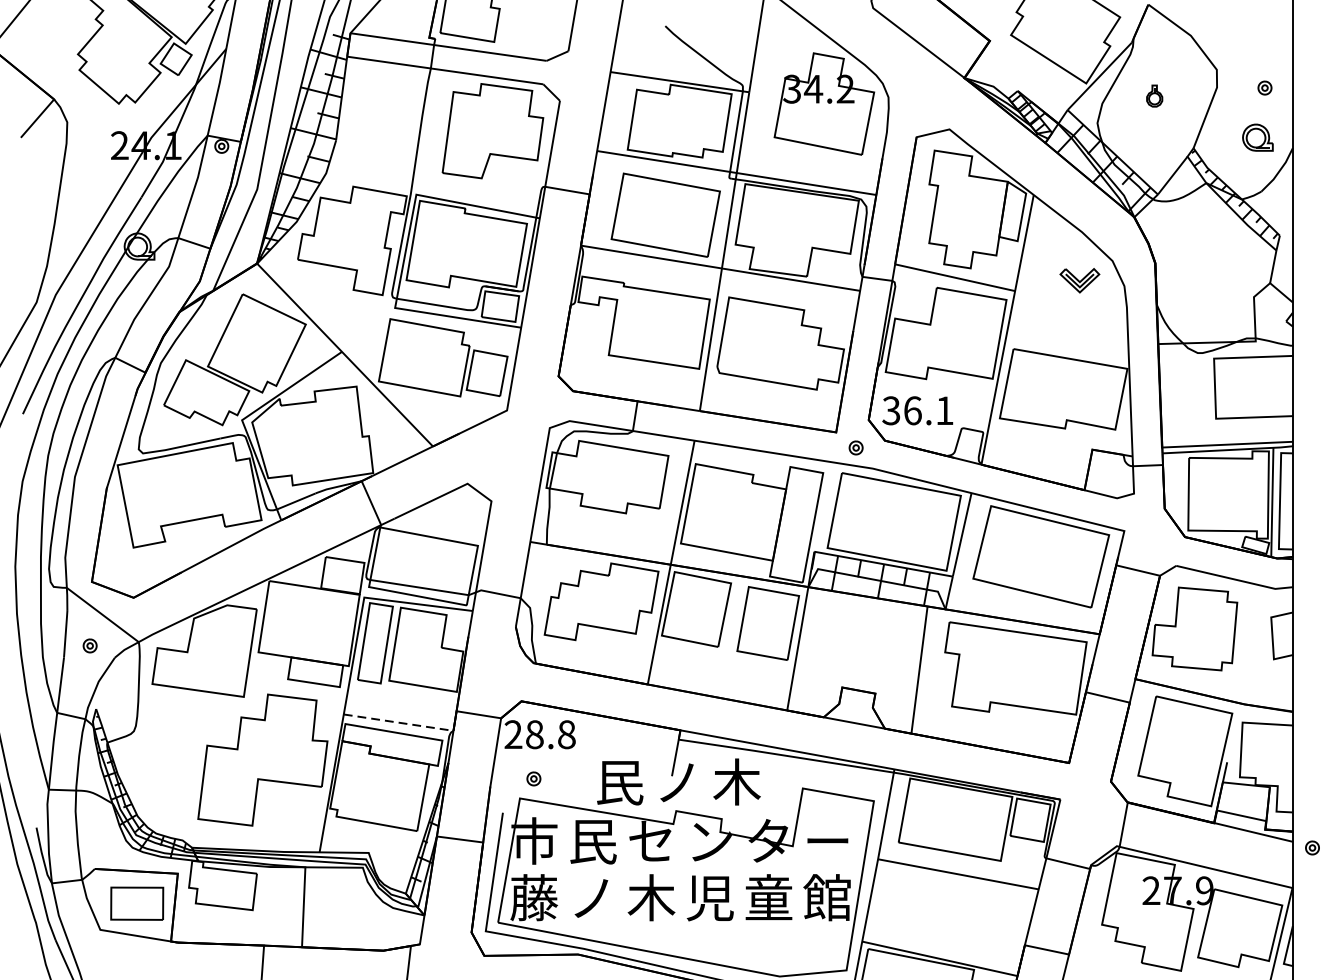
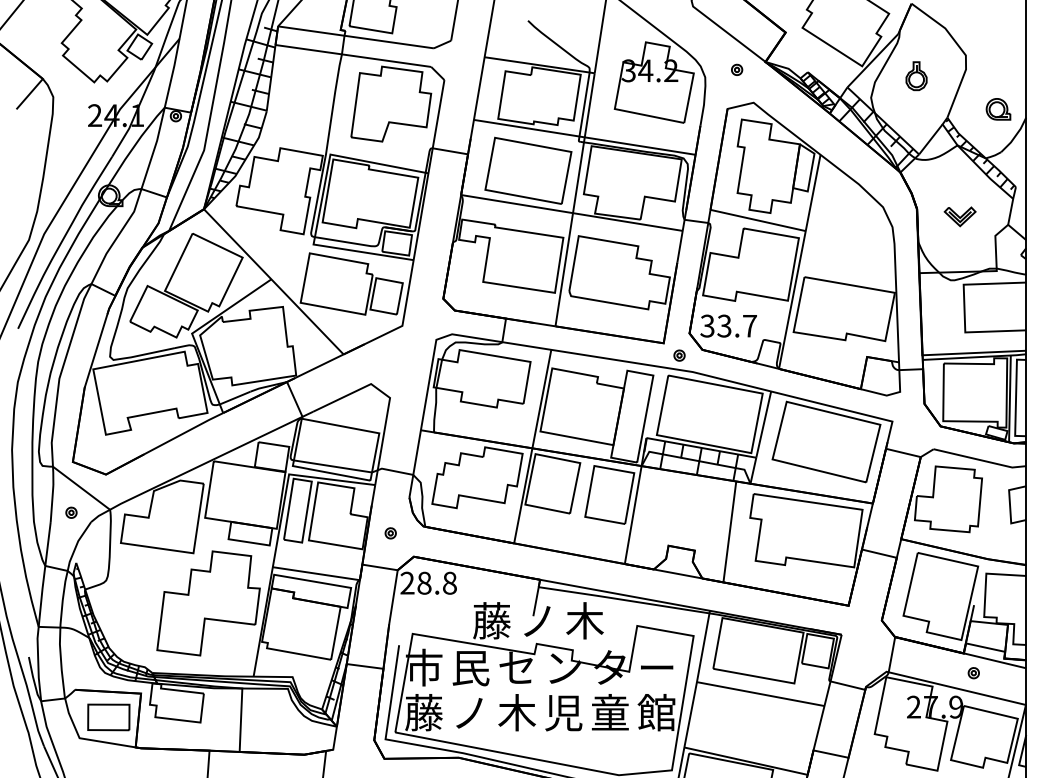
part: (1265, 87) -> (737, 69), moved
part: (1154, 96) -> (916, 76), size x1.67
part: (1079, 280) -> (959, 216), moved
text: (927, 410) -> (736, 325), 36.1 -> 33.7
line: (398, 722) -> (316, 573), dashed -> solid
part: (533, 779) -> (390, 533), moved
text: (619, 781) -> (491, 620), 民 -> 藤
part: (1312, 848) -> (973, 673), moved

